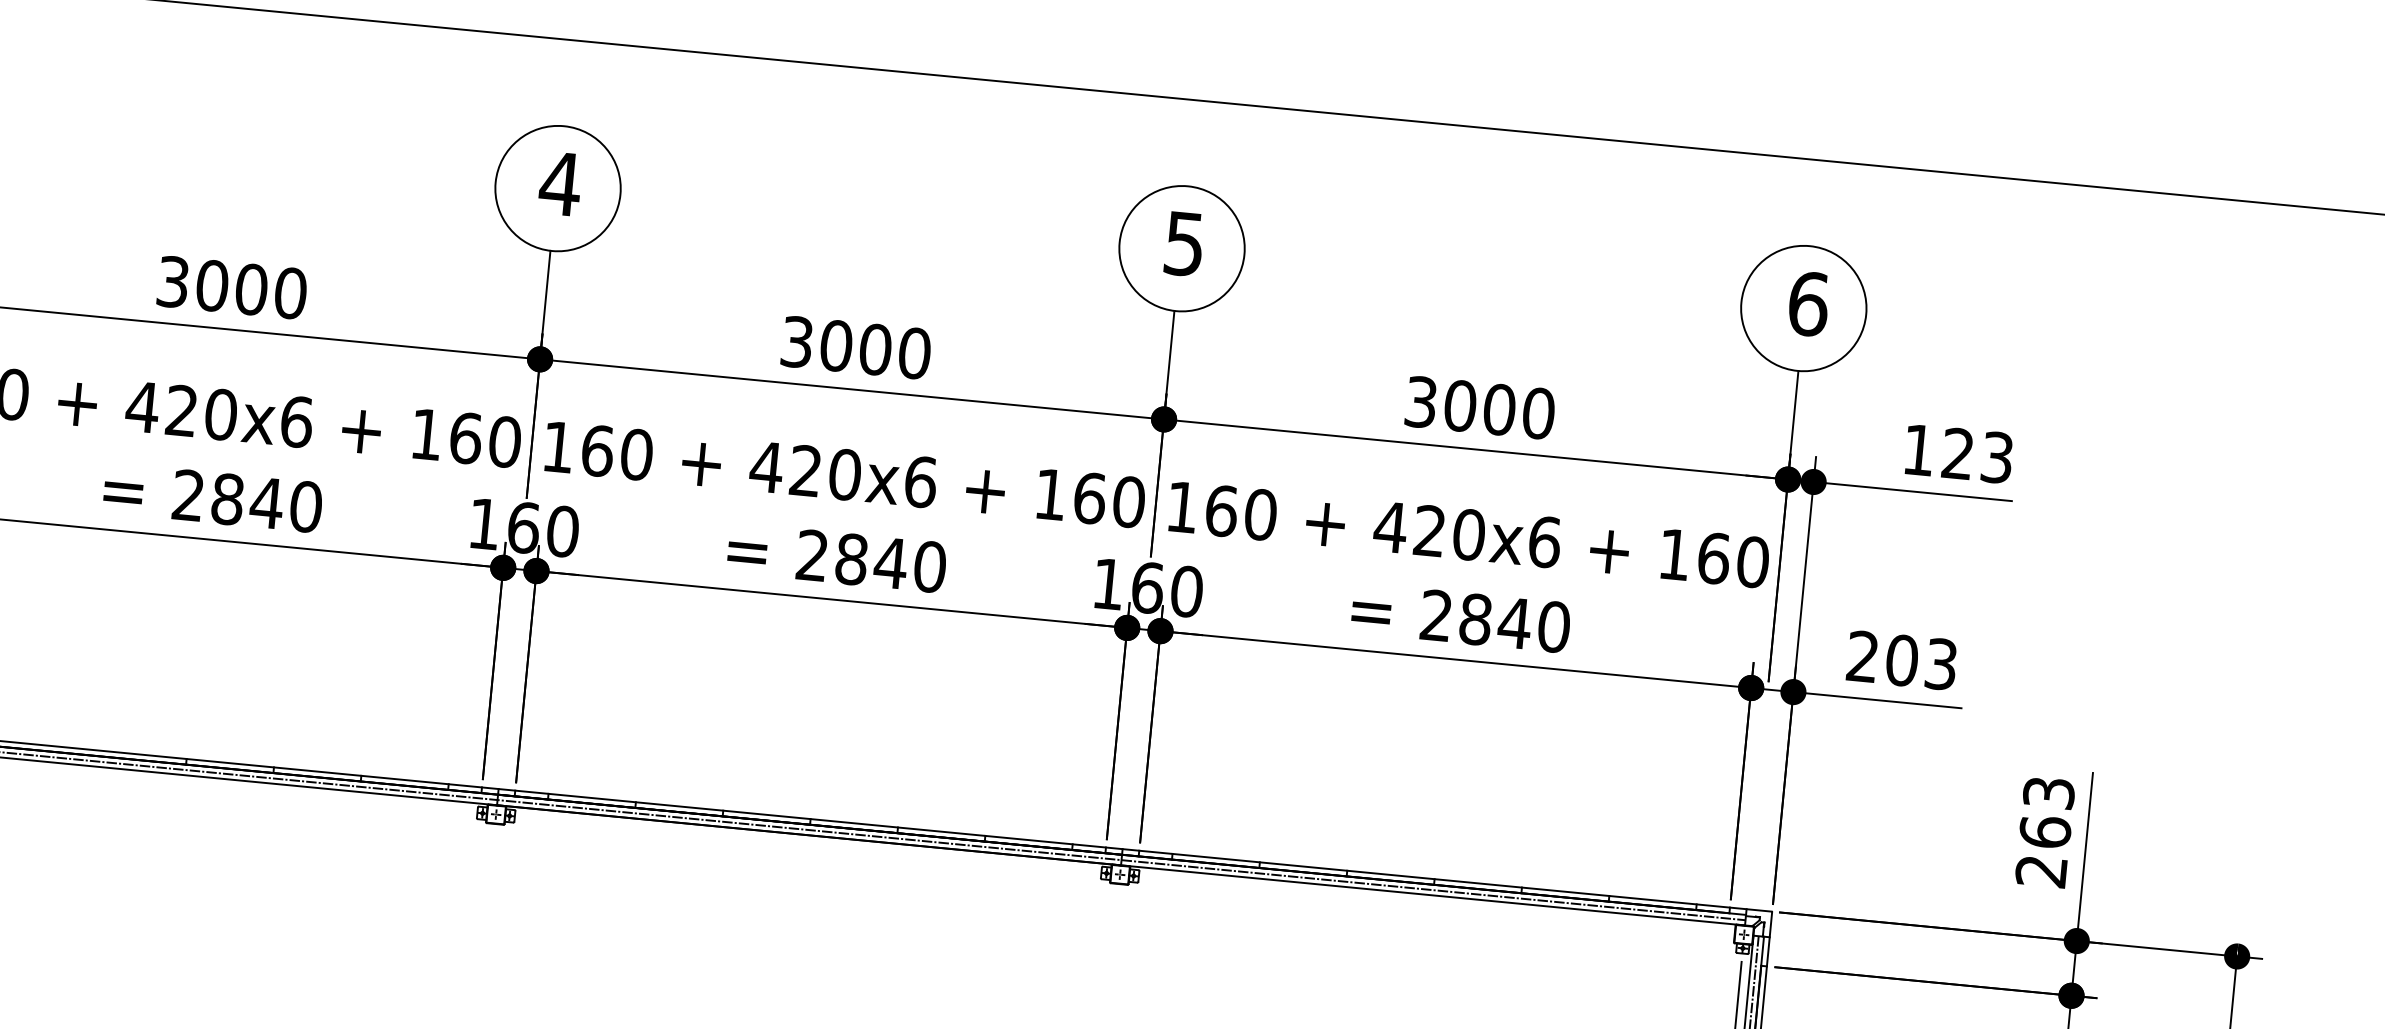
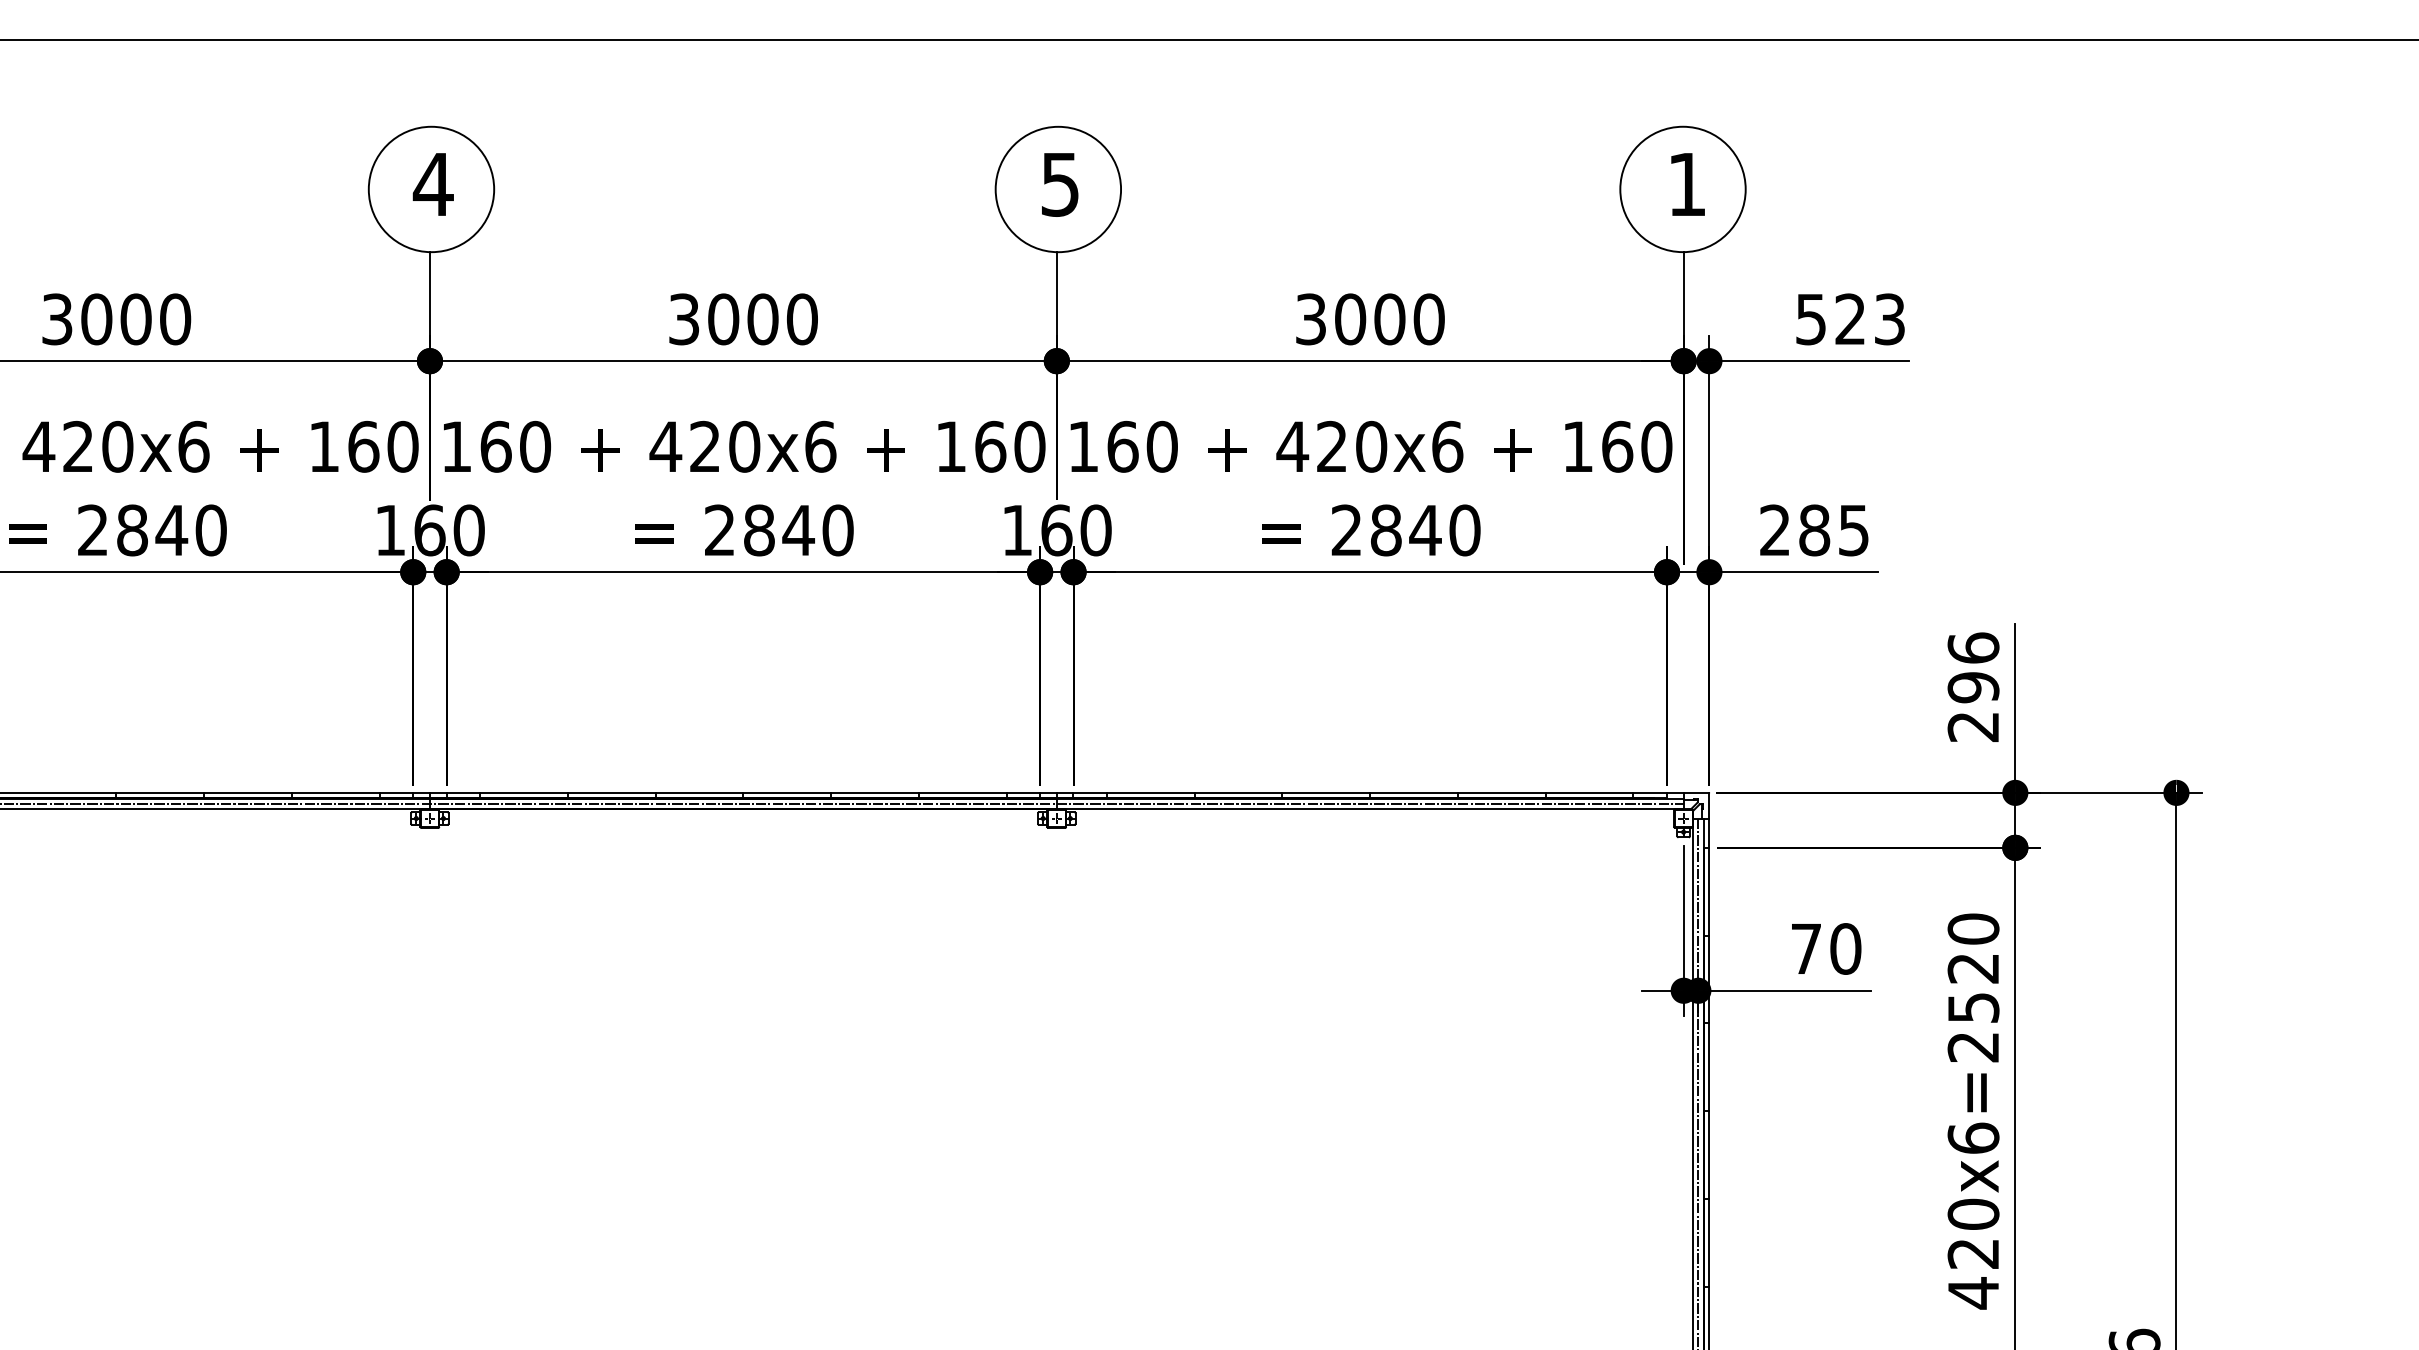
text: (1808, 304) -> (1687, 184), 6 -> 1
text: (1918, 450) -> (1810, 319), 123 -> 523
text: (1920, 662) -> (1833, 530), 203 -> 285
text: (2047, 812) -> (1973, 667), 263 -> 296

